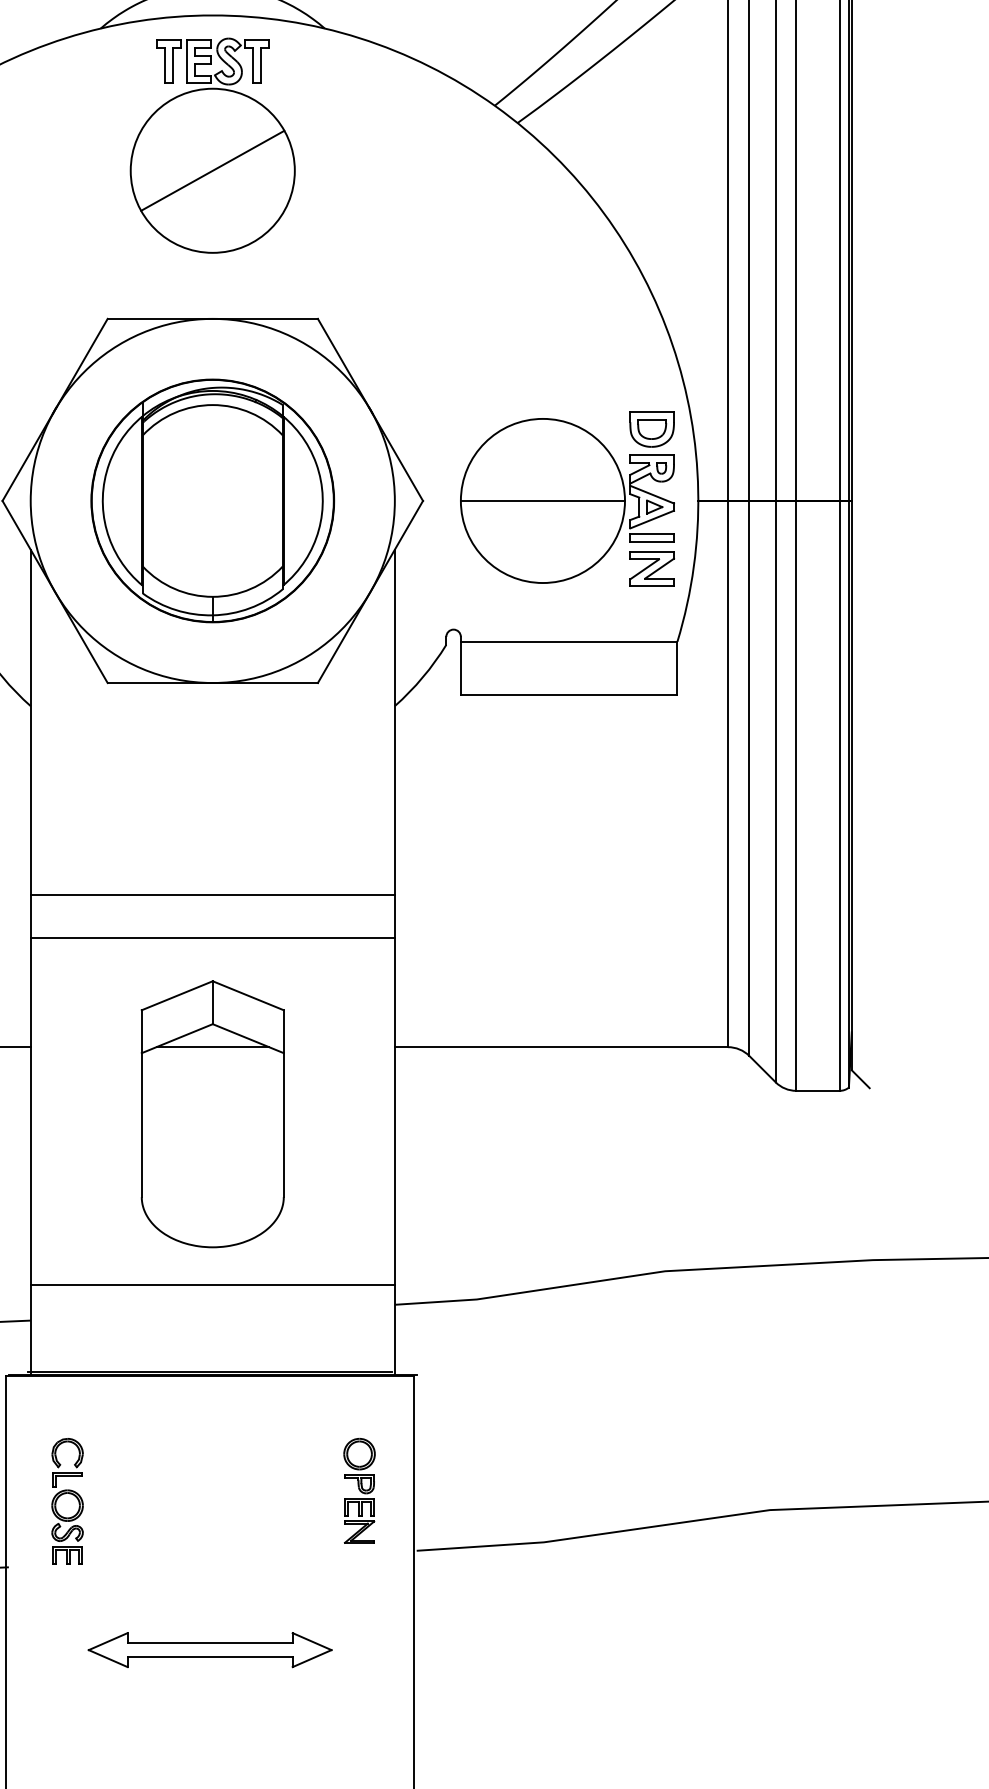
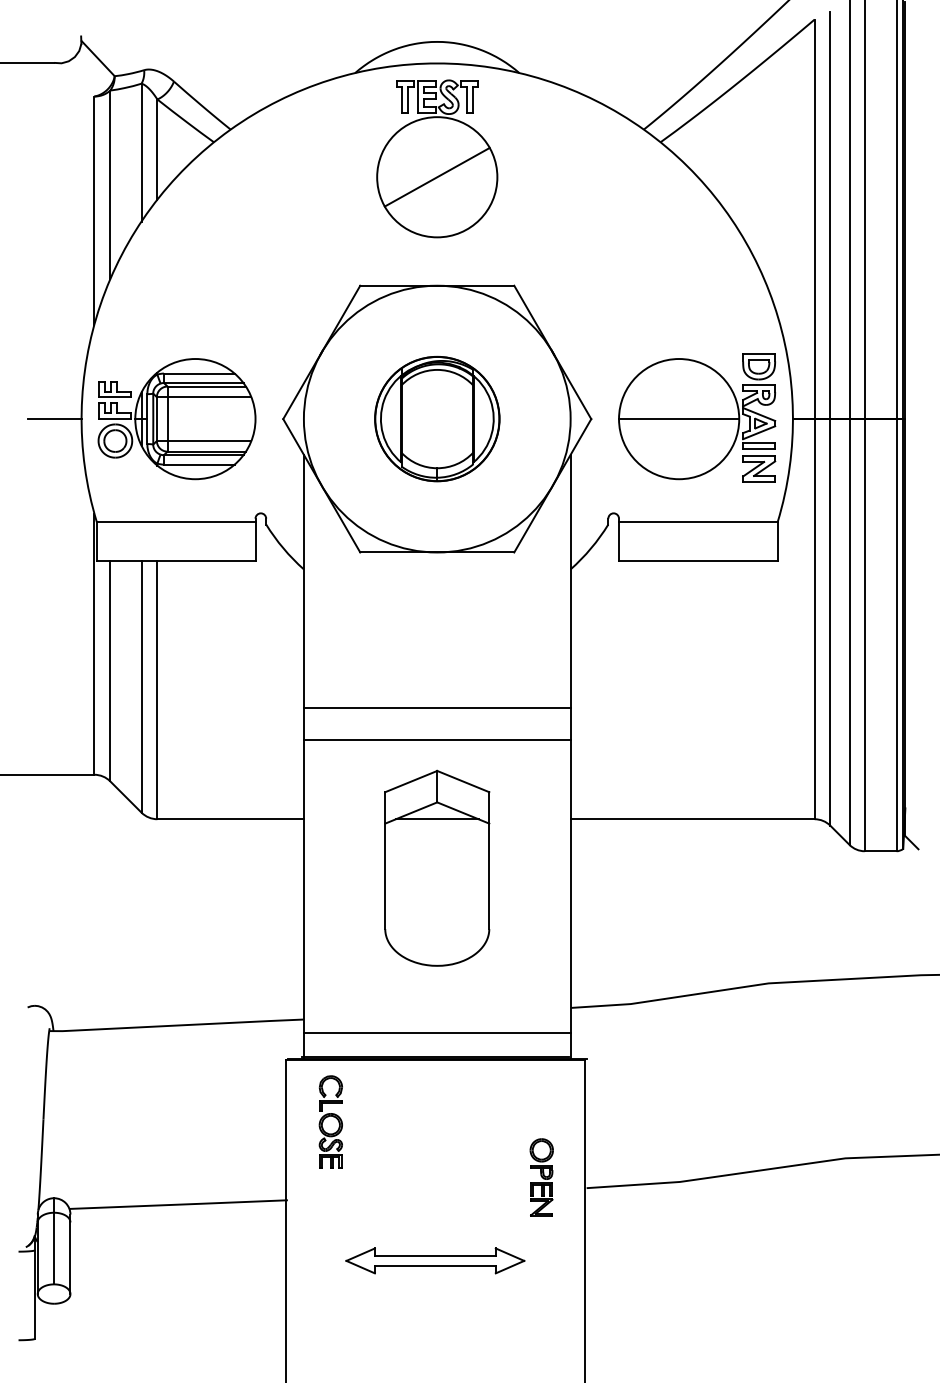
part: (213, 500) -> (437, 418), size x0.7
line: (211, 1285) -> (436, 1032), moved
part: (359, 1491) -> (541, 1177), moved
part: (67, 1500) -> (330, 1121), moved

